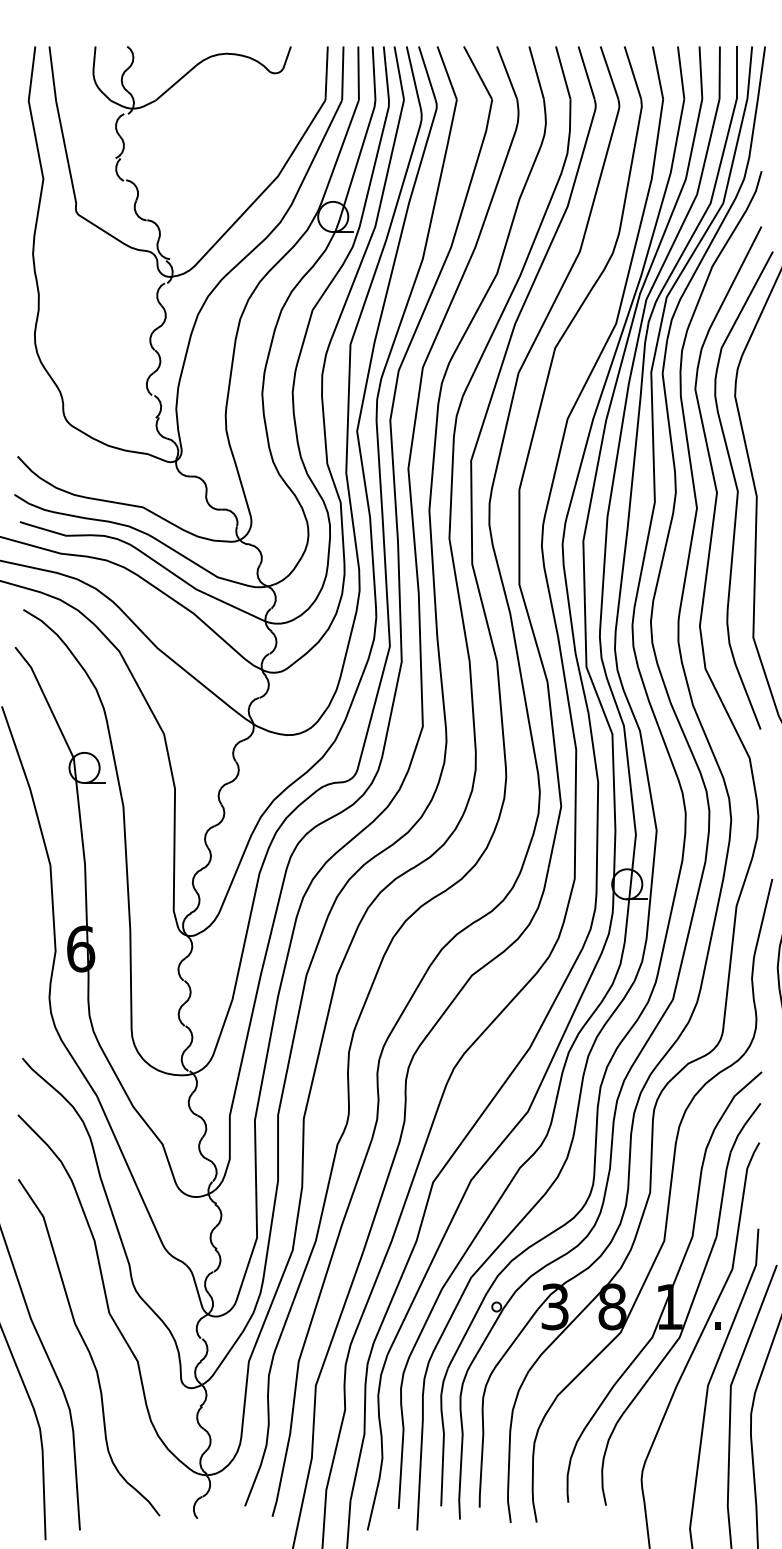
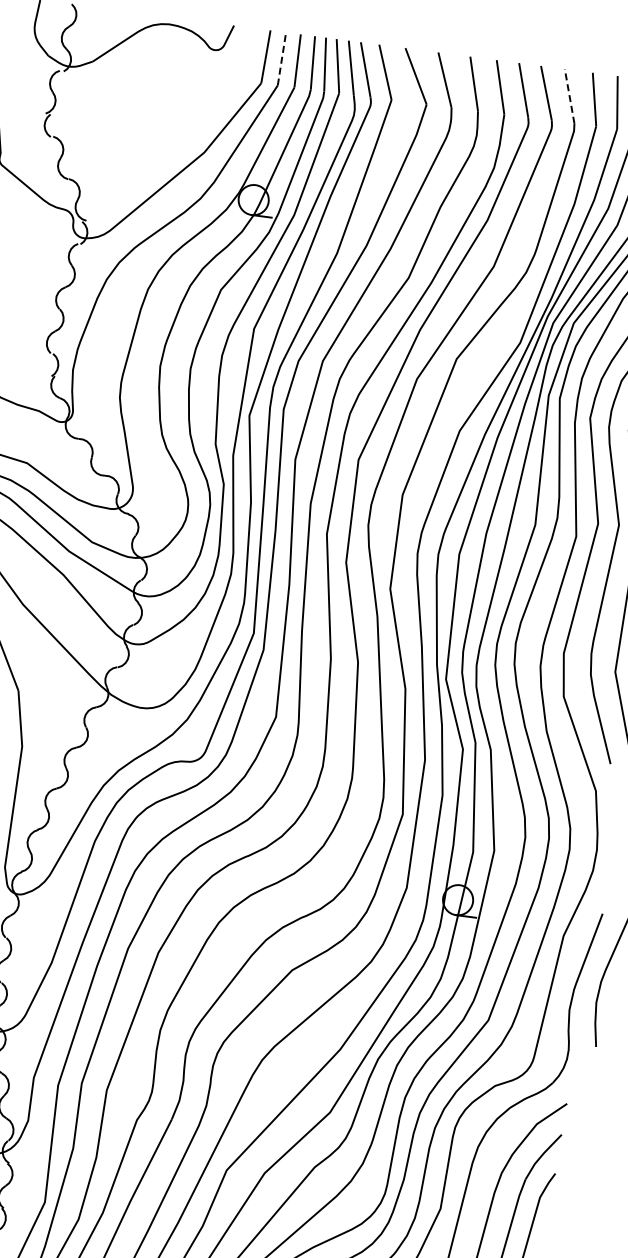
line: (632, 72) -> (569, 95), solid -> dashed
line: (342, 73) -> (281, 59), solid -> dashed

